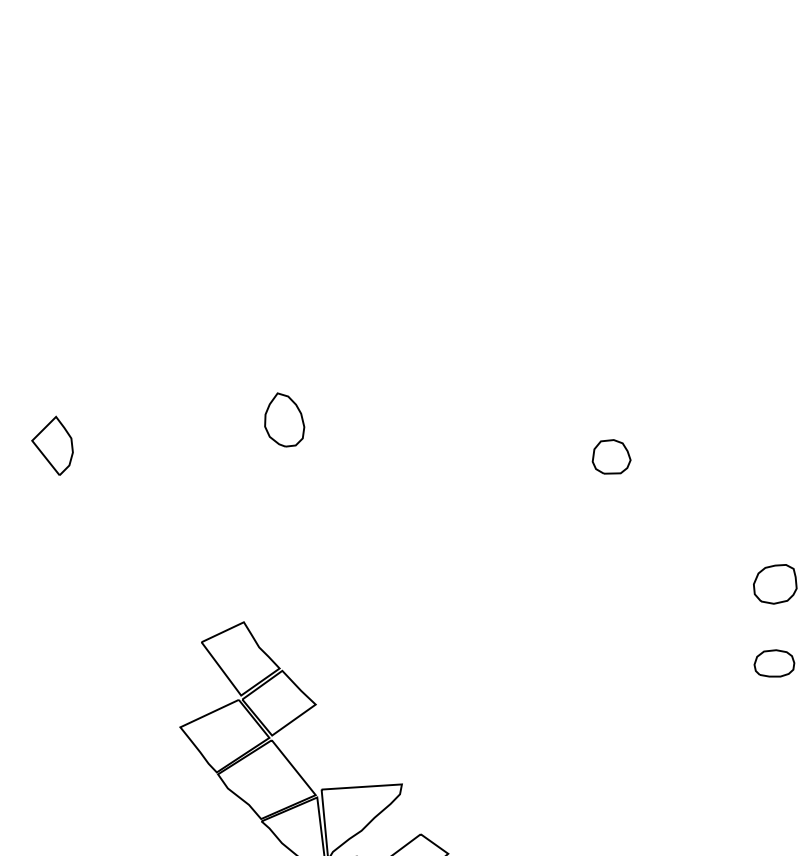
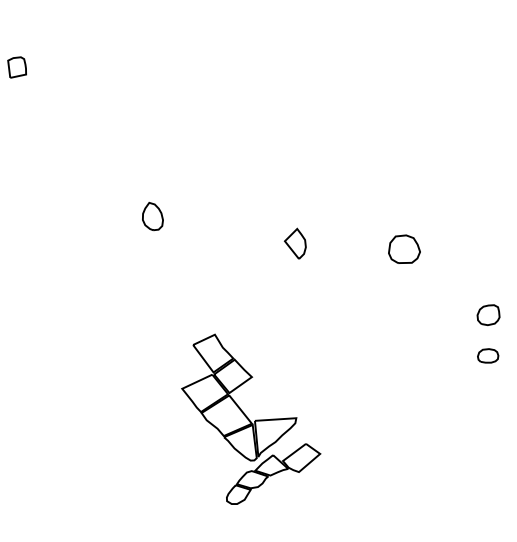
part: (283, 417) -> (152, 215), moved
part: (50, 445) -> (294, 243), moved
part: (610, 456) -> (403, 249), size x1.6

